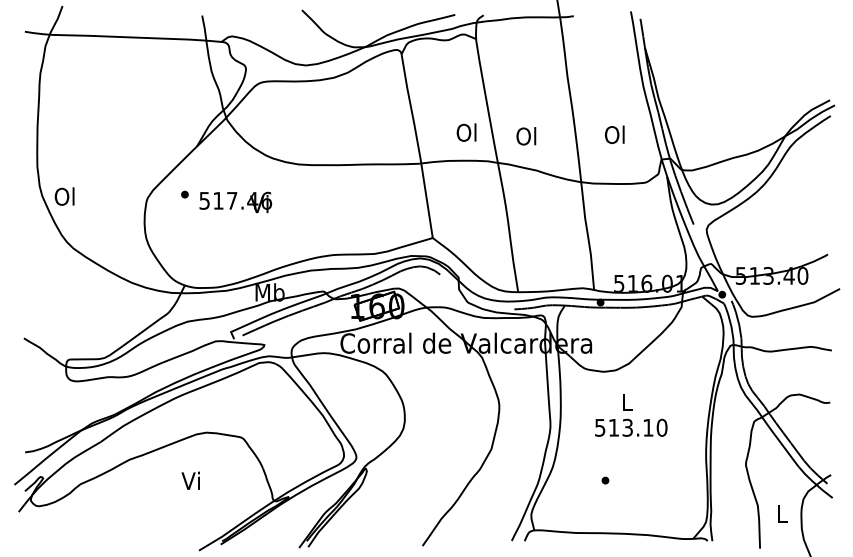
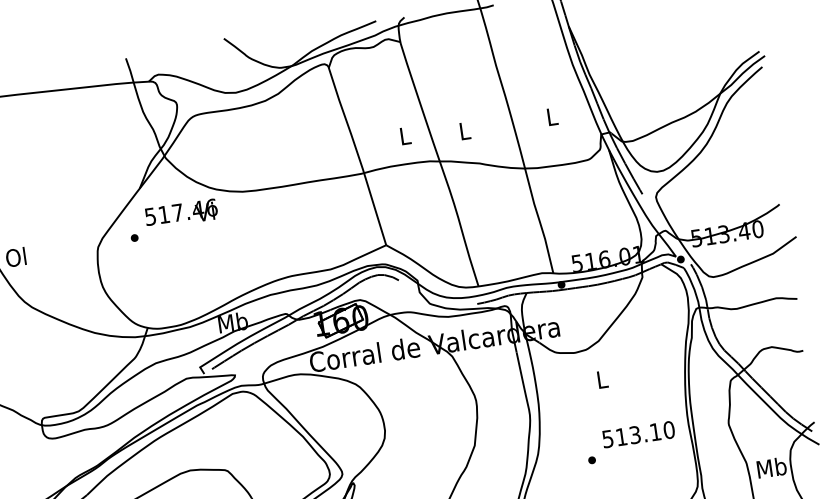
text: (466, 132) -> (404, 135), Ol -> L
text: (614, 134) -> (551, 116), Ol -> L
text: (526, 136) -> (464, 131), Ol -> L
text: (235, 202) -> (181, 213), moved
text: (631, 427) -> (638, 434), moved
text: (781, 513) -> (771, 467), L -> Mb

